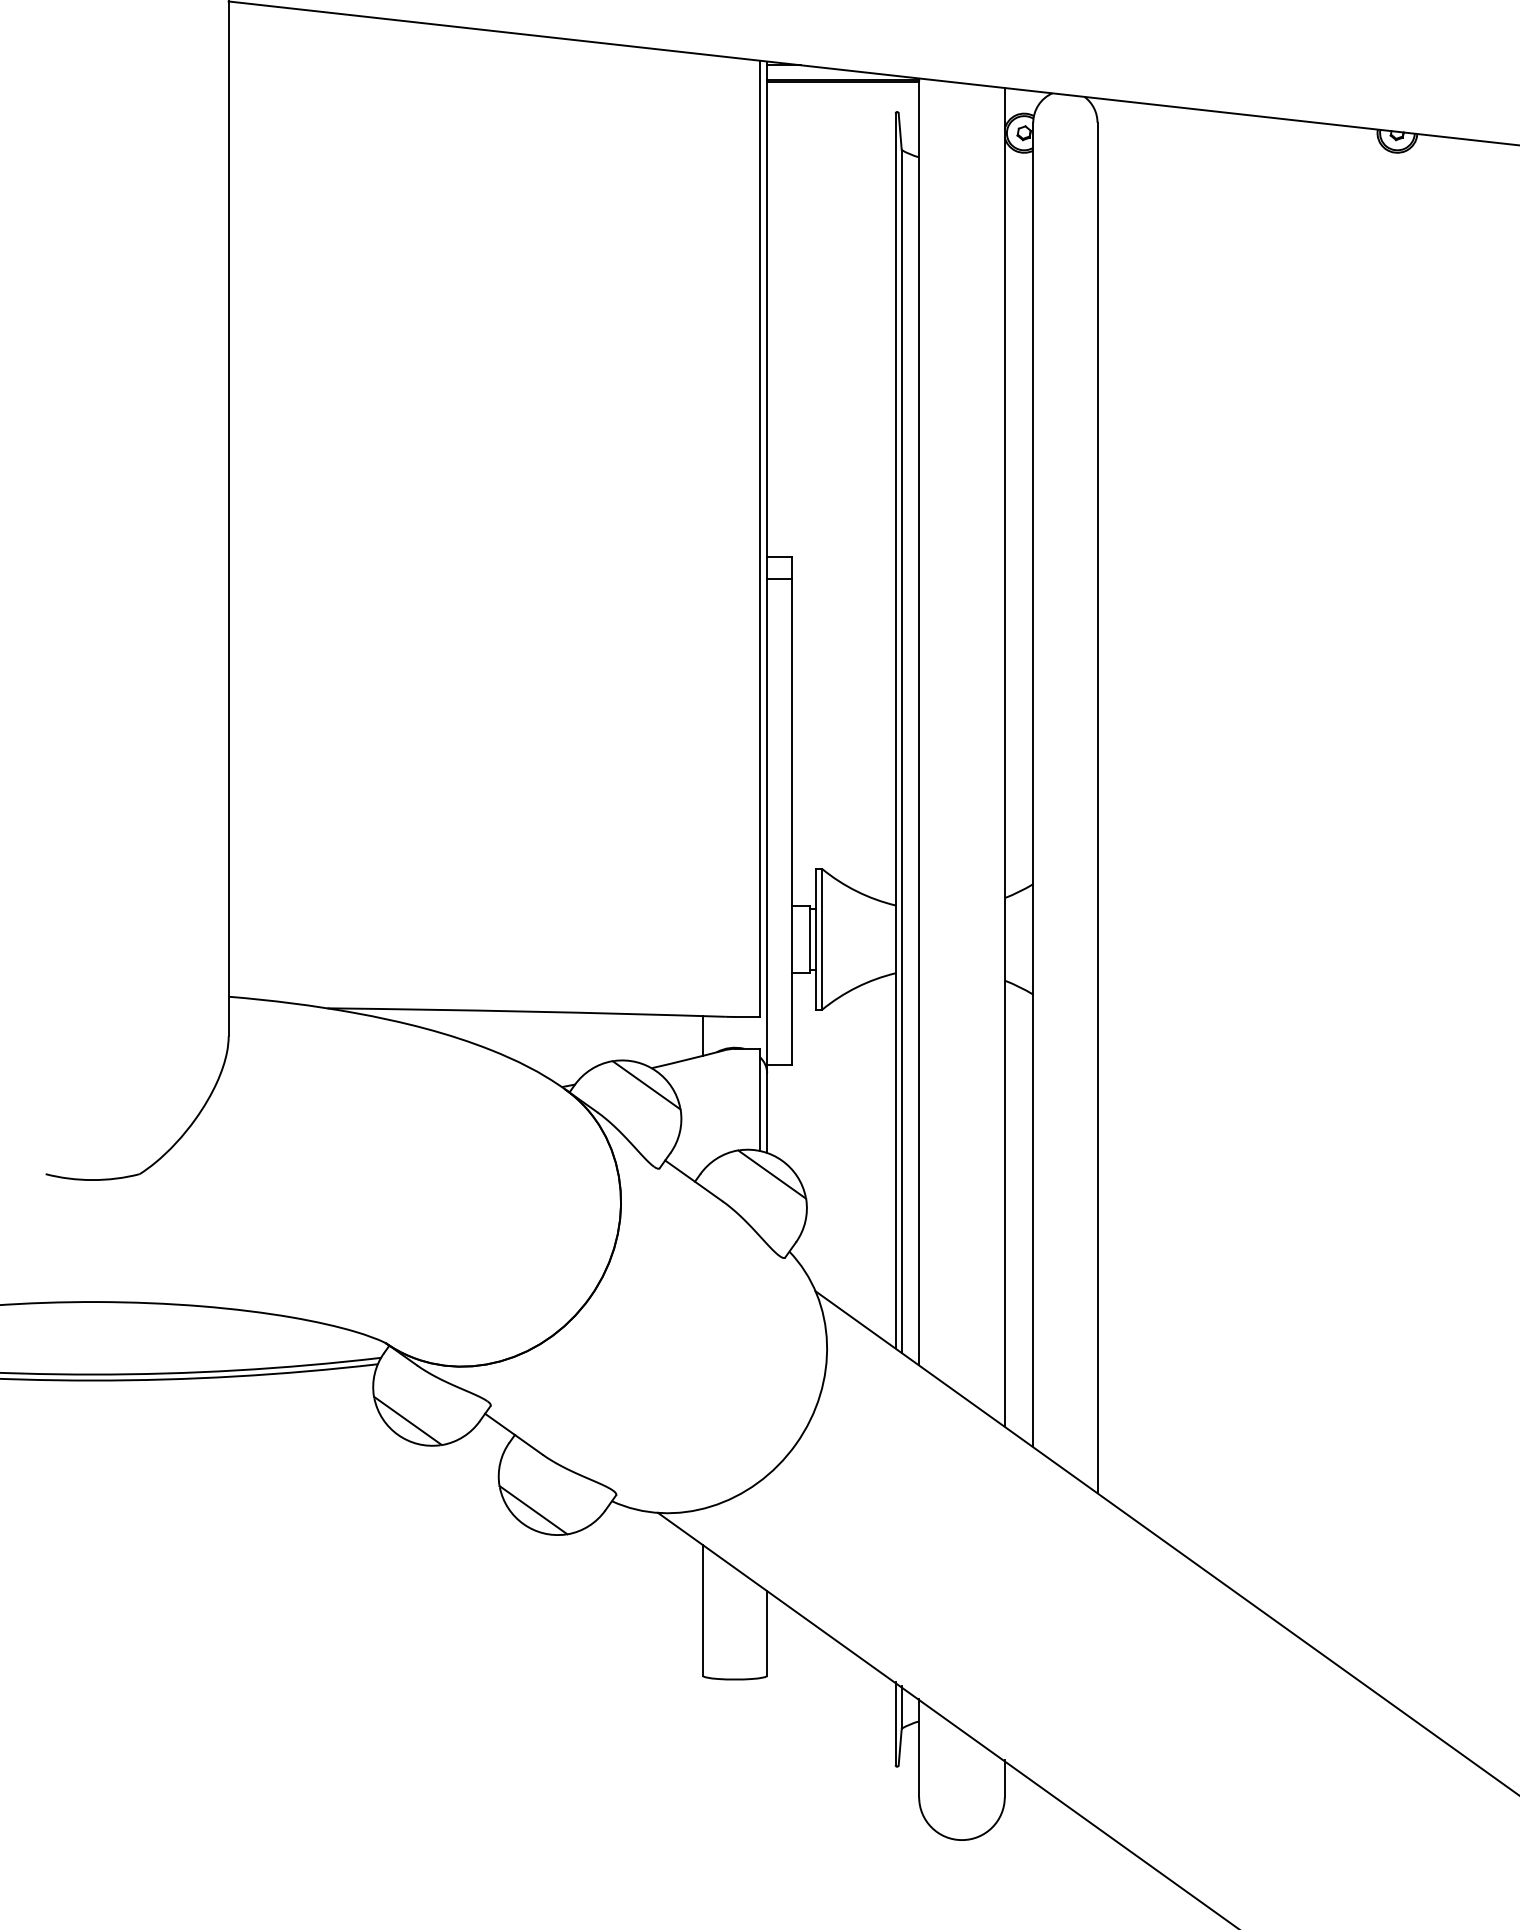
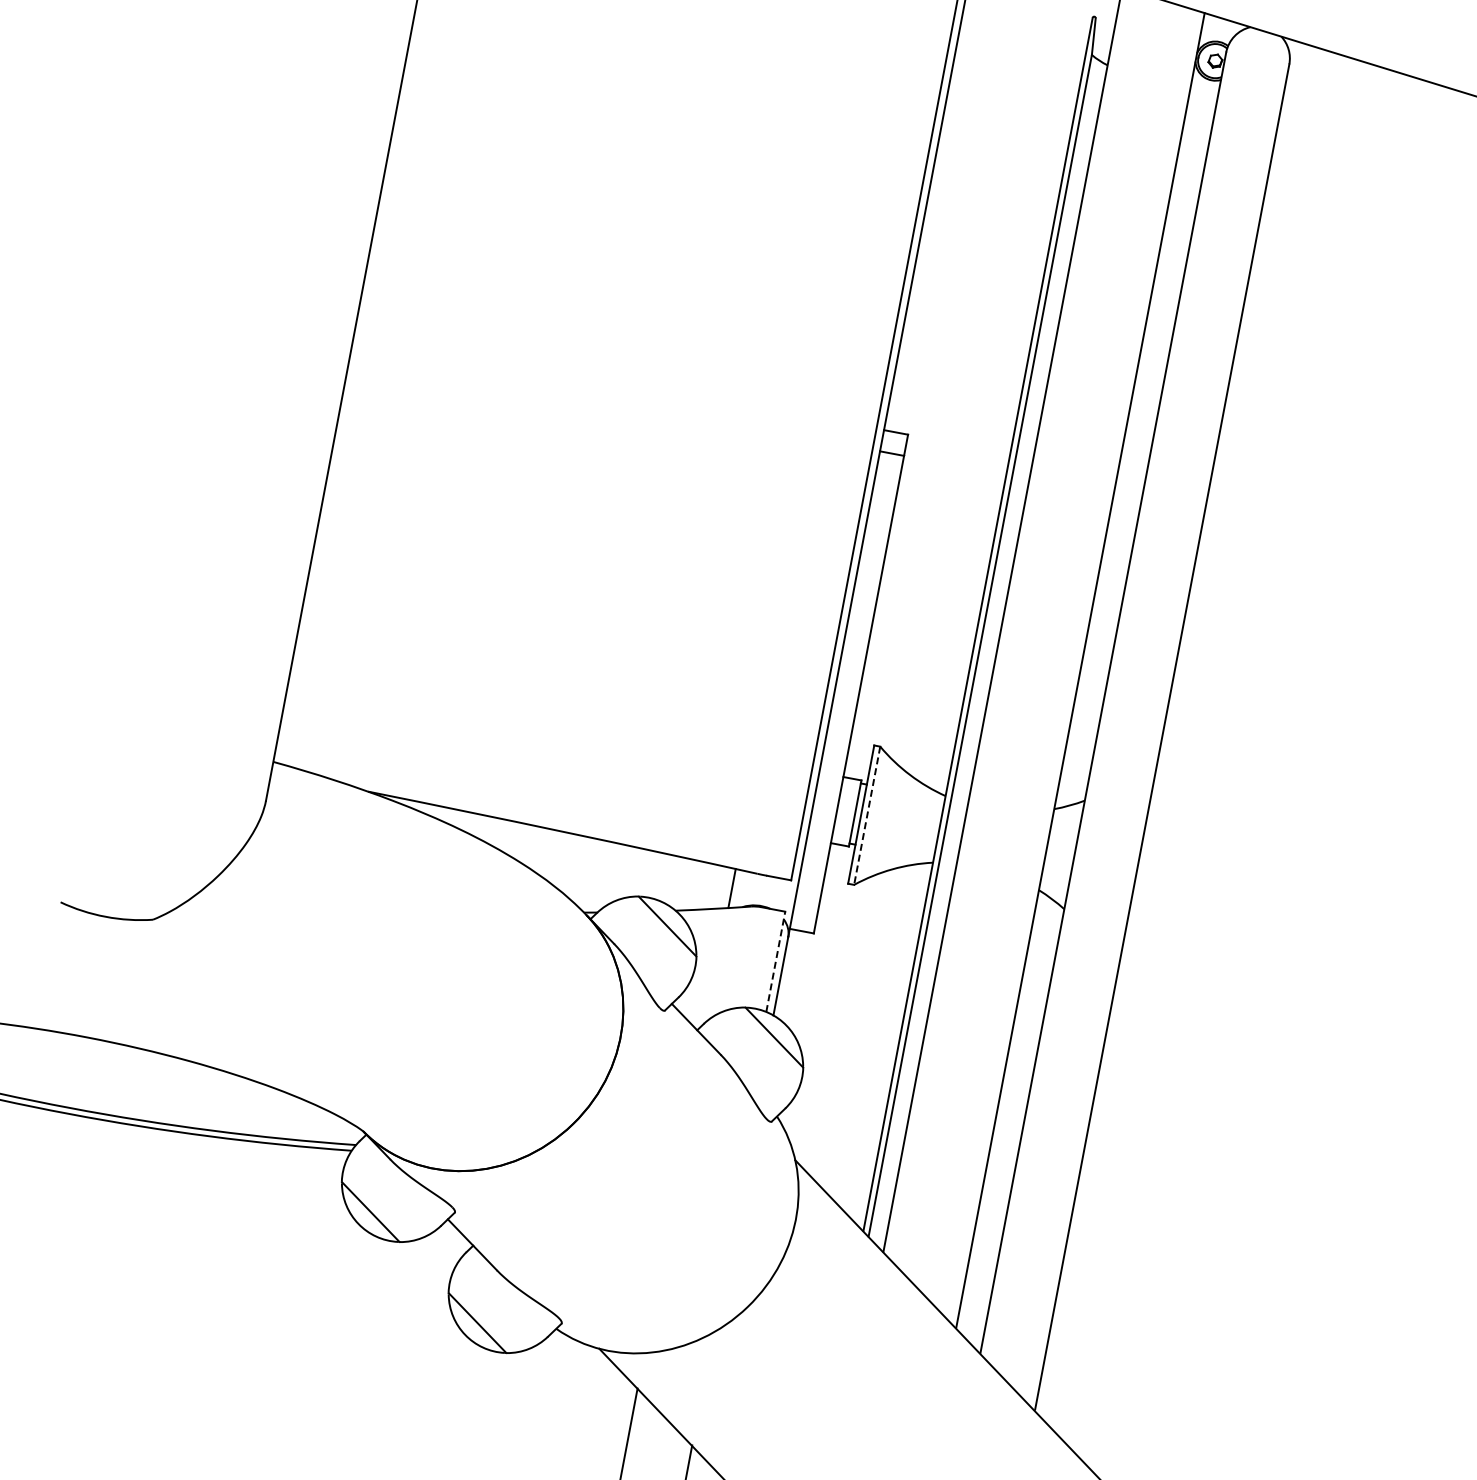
line: (822, 939) -> (867, 815), solid -> dashed
line: (759, 1099) -> (775, 961), solid -> dashed

